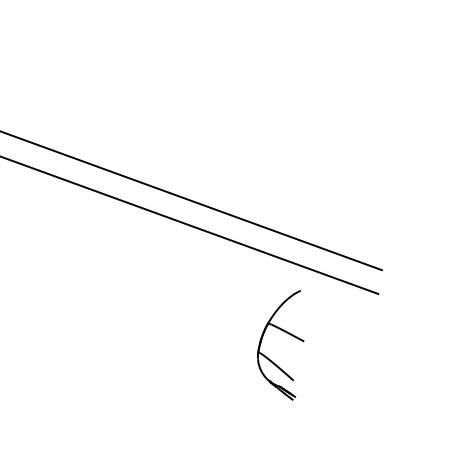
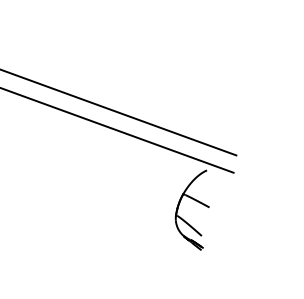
part: (286, 333) -> (196, 201), moved

